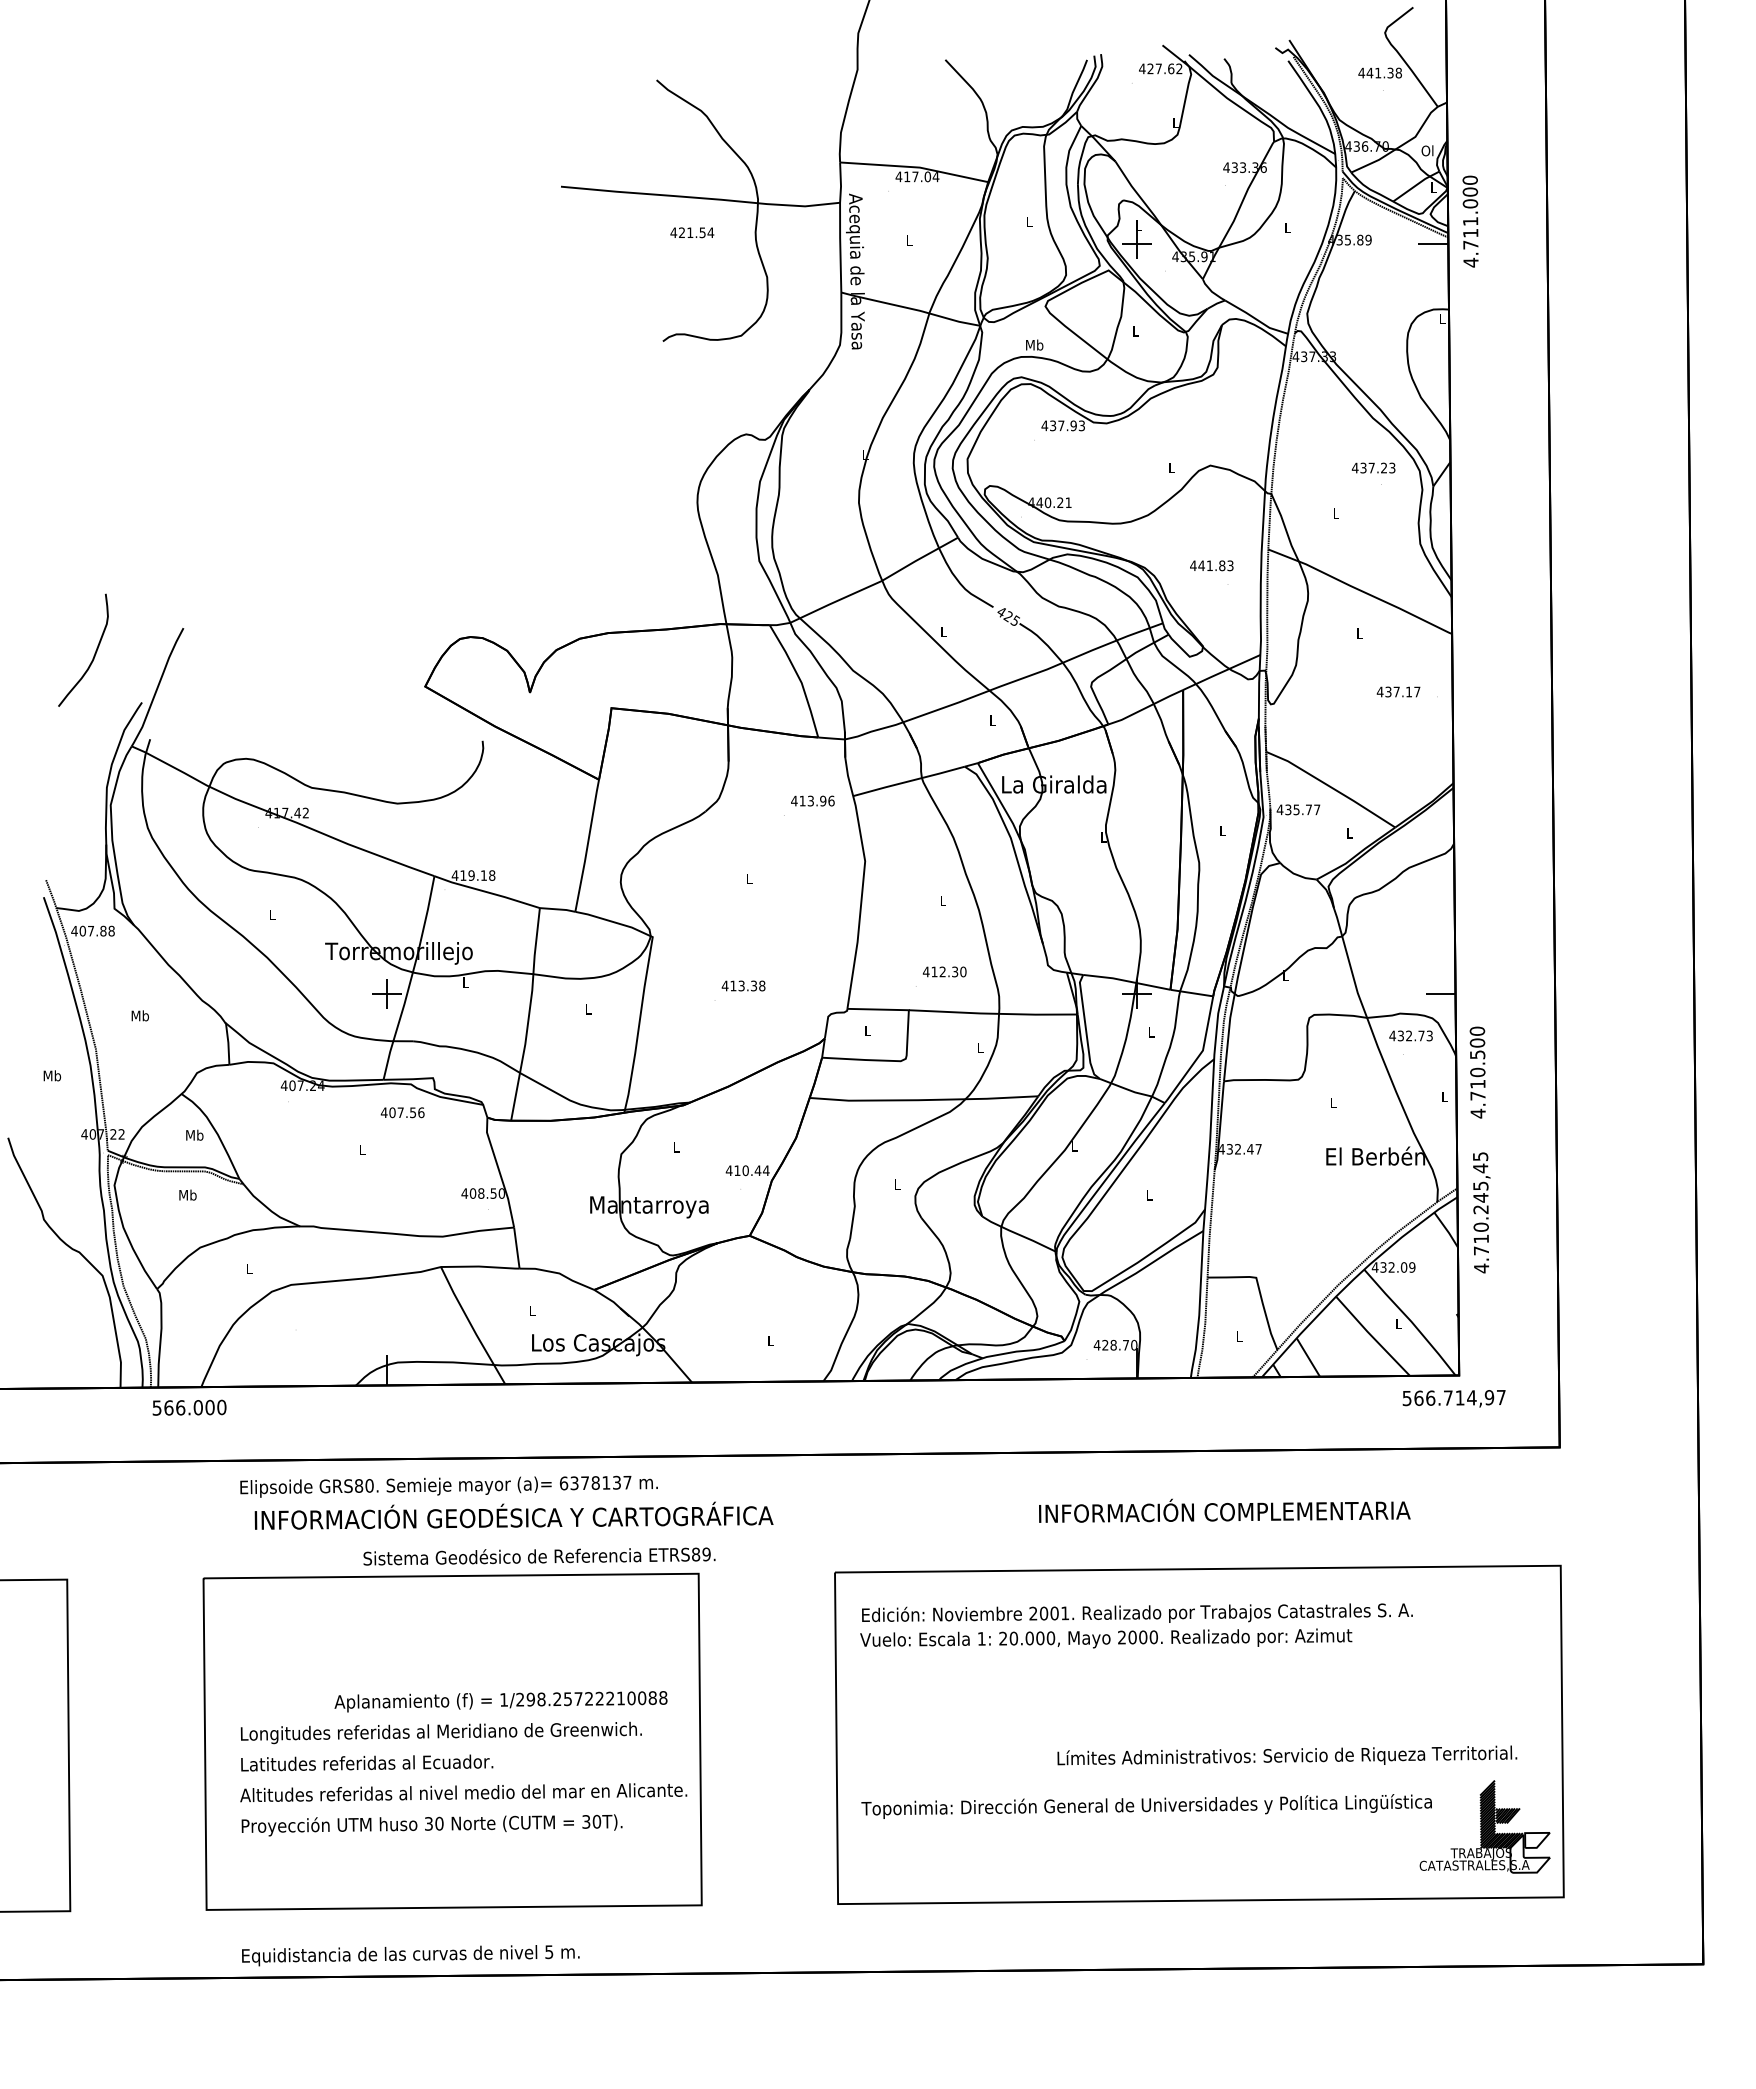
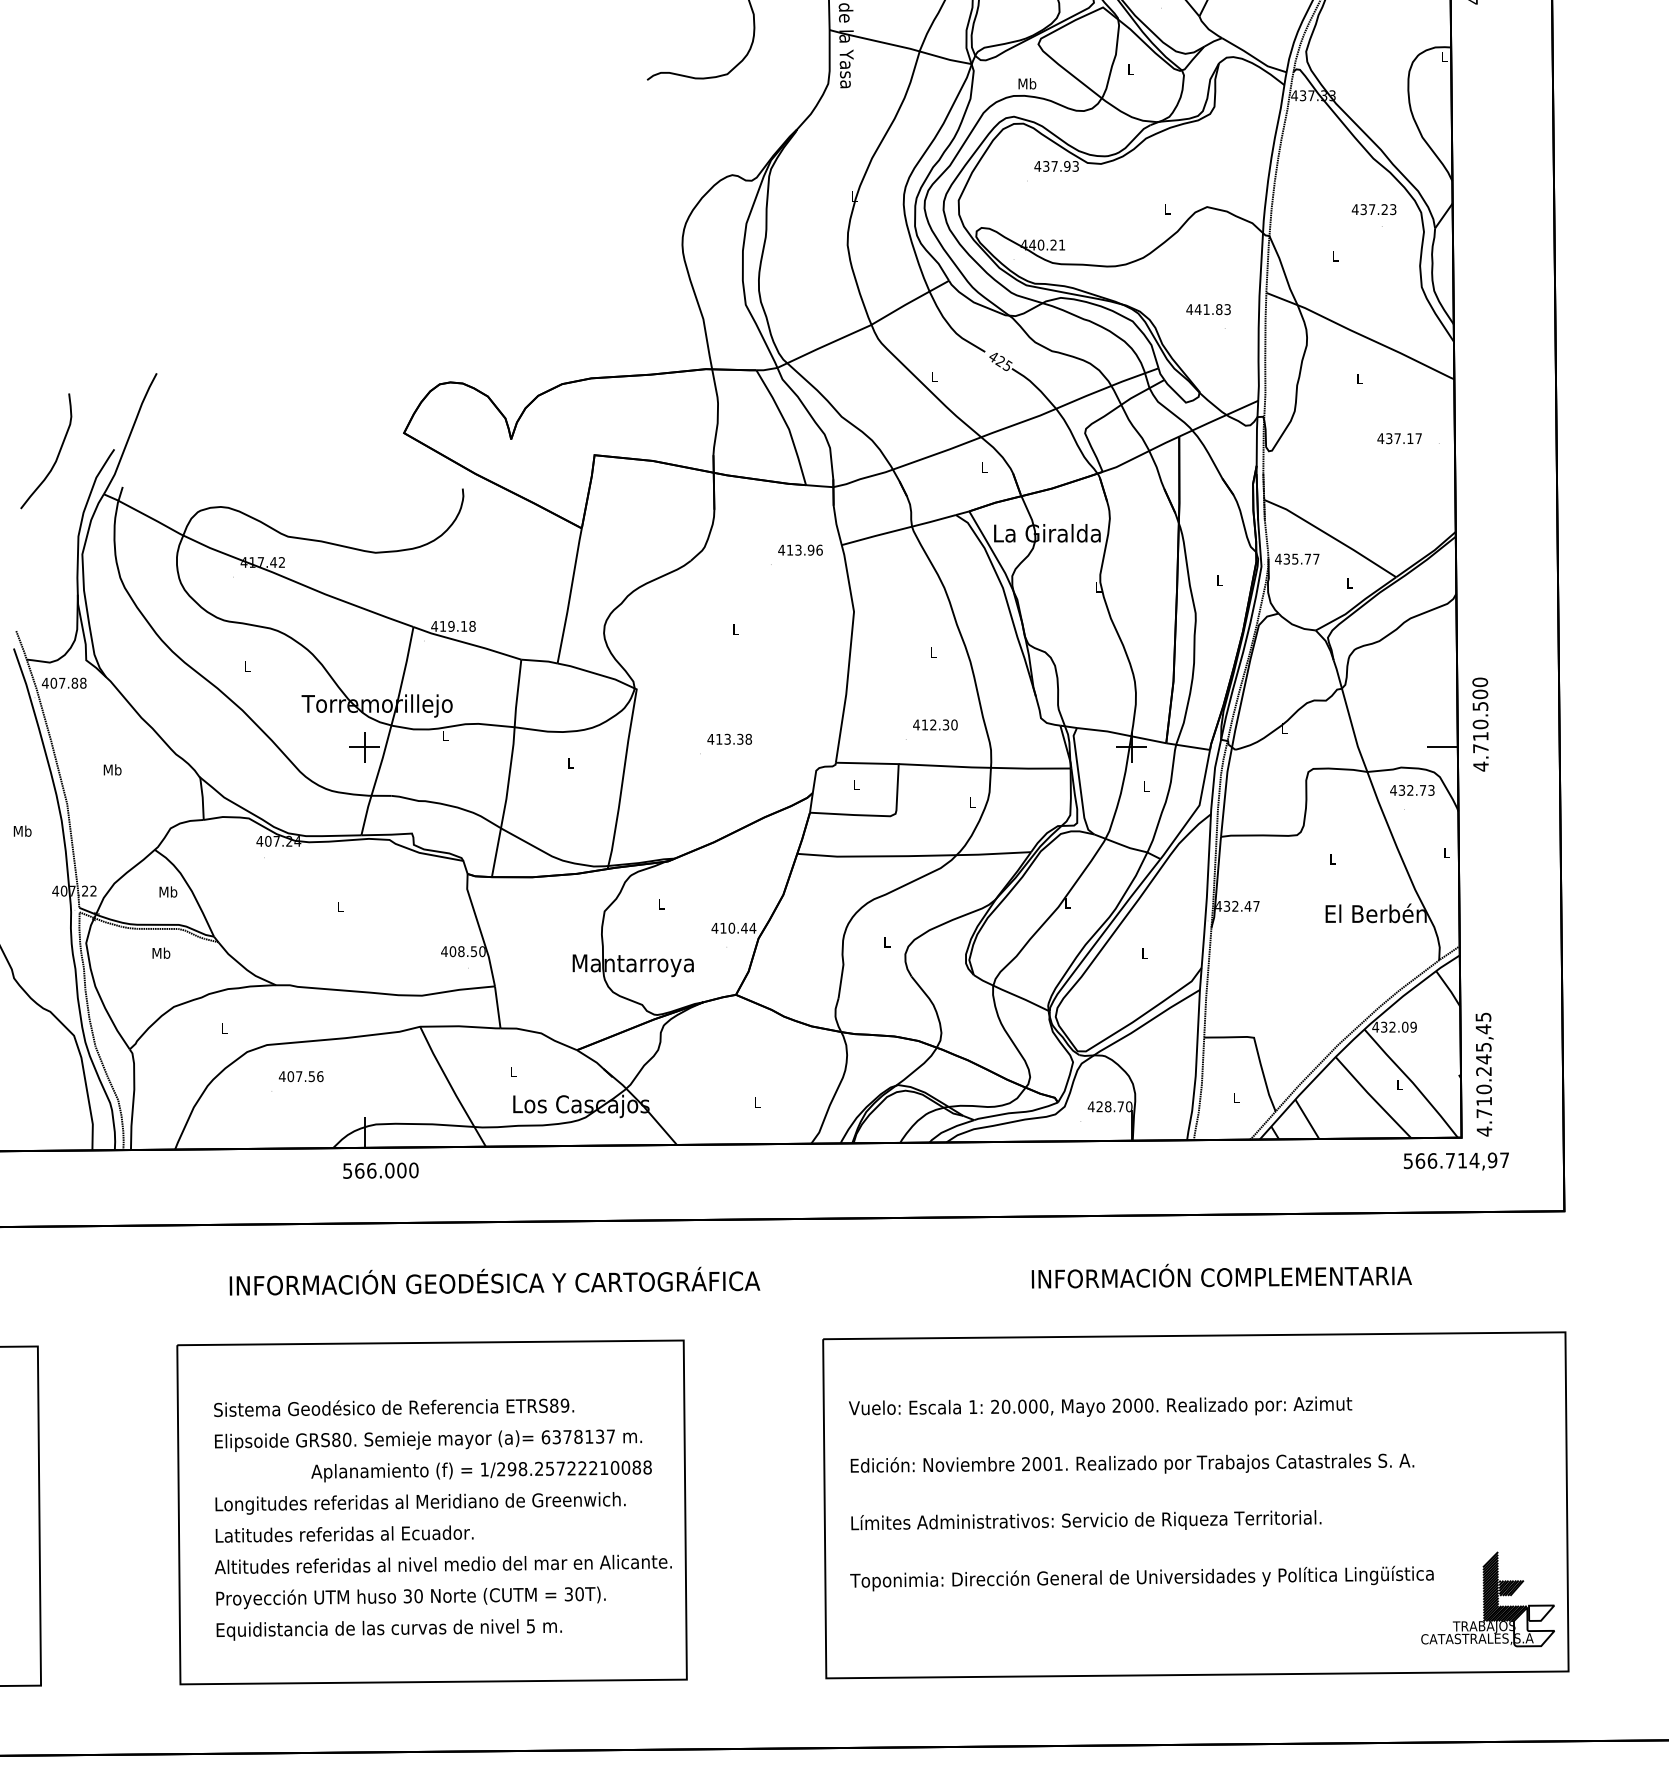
curve: (93, 655) -> (56, 456), moved
text: (1477, 1072) -> (1480, 724), moved
text: (402, 1112) -> (301, 1076), moved
text: (1481, 1212) -> (1484, 1074), moved
text: (189, 1407) -> (380, 1170), moved
text: (448, 1486) -> (427, 1440), moved
text: (539, 1556) -> (394, 1407), moved
text: (1137, 1612) -> (1132, 1462), moved
text: (1287, 1755) -> (1086, 1520), moved
text: (410, 1955) -> (388, 1629), moved

